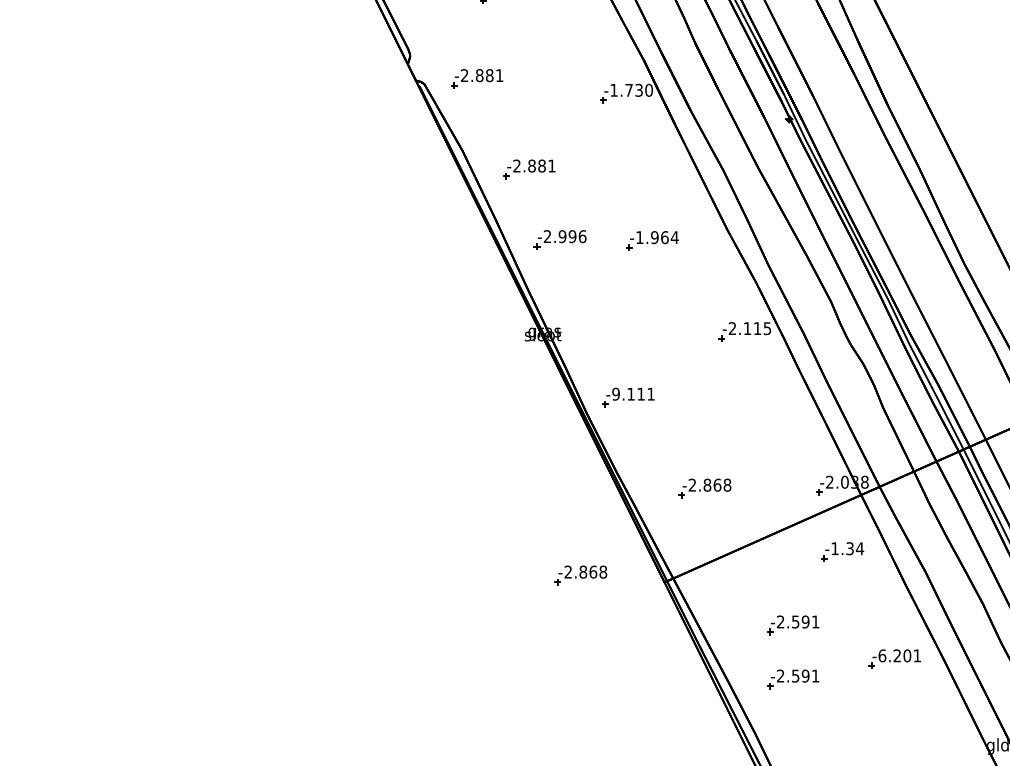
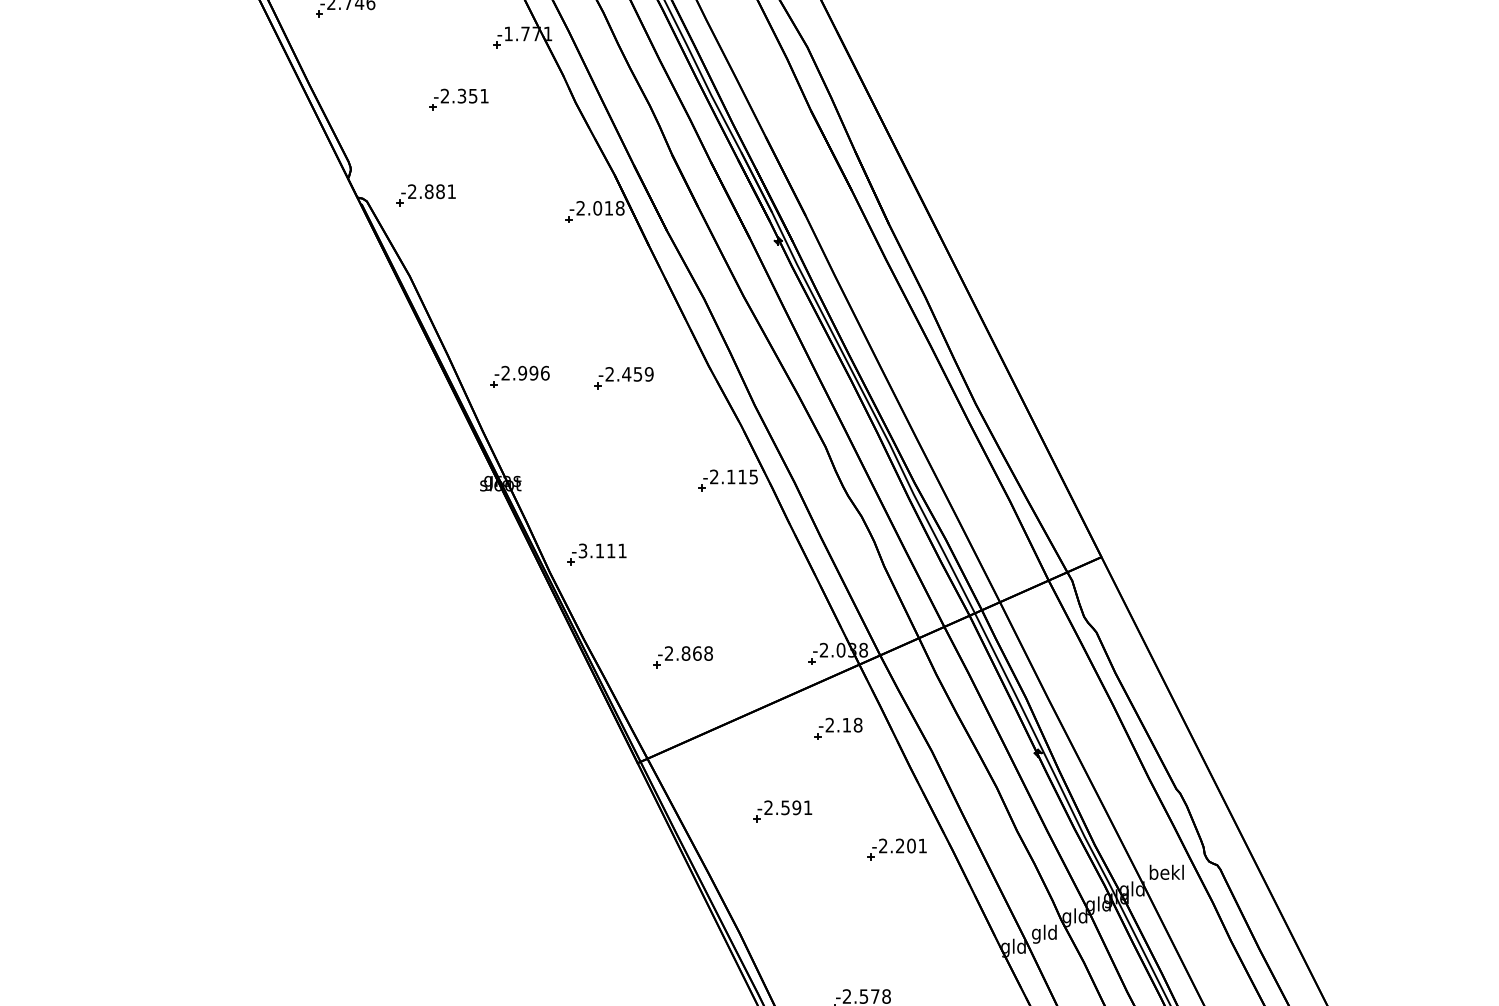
text: (631, 90) -> (600, 208), -1.730 -> -2.018
part: (528, 169) -> (484, 297), removed
text: (657, 237) -> (629, 374), -1.964 -> -2.459
text: (615, 393) -> (582, 550), -9.111 -> -3.111
text: (847, 548) -> (843, 724), -1.34 -> -2.18
part: (580, 575) -> (542, 755), removed
text: (882, 655) -> (883, 845), -6.201 -> -2.201
part: (792, 679) -> (782, 872), removed

